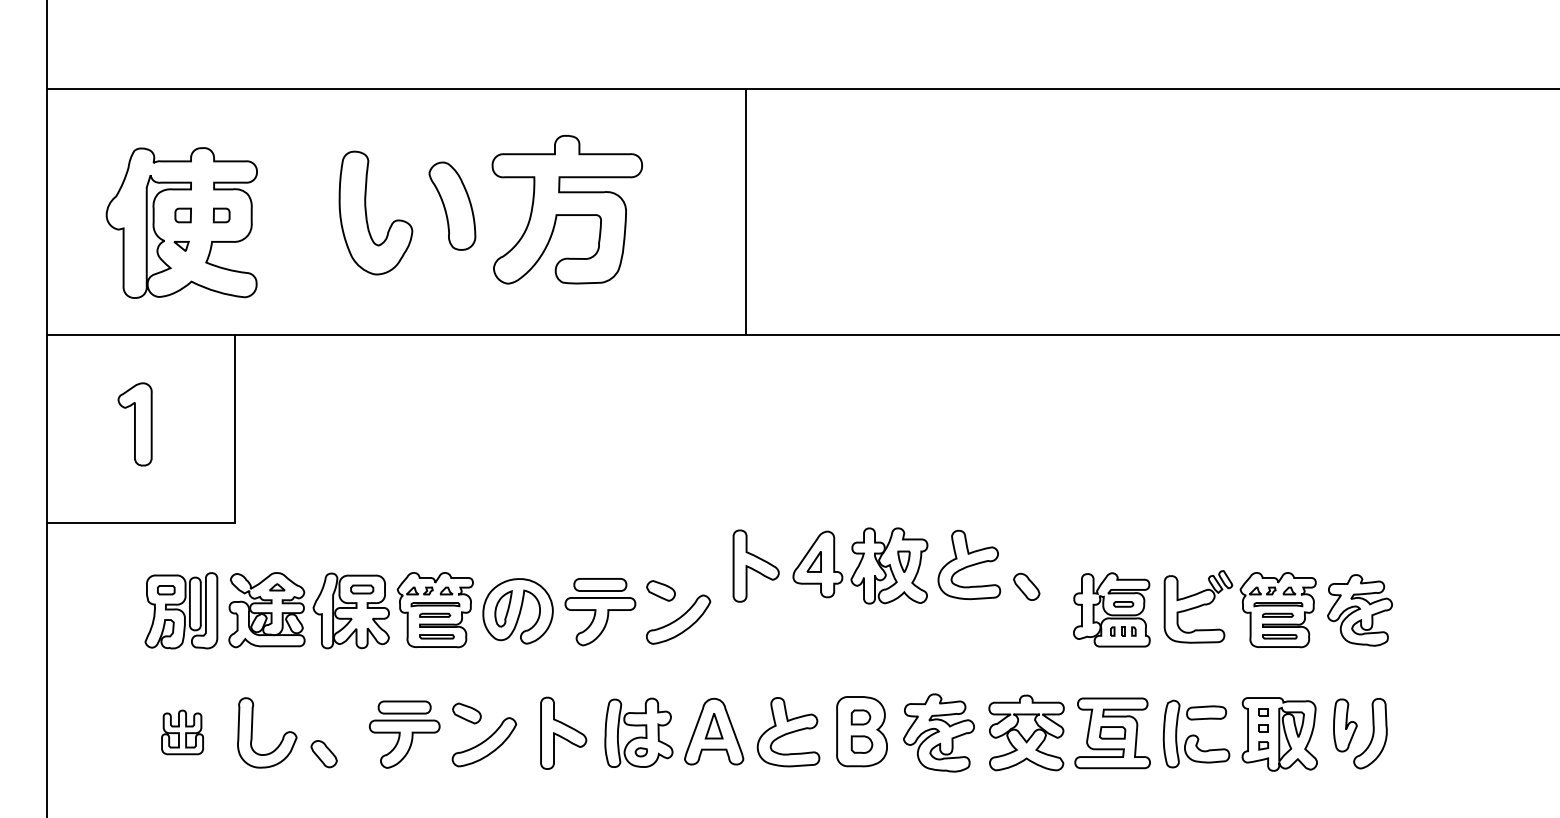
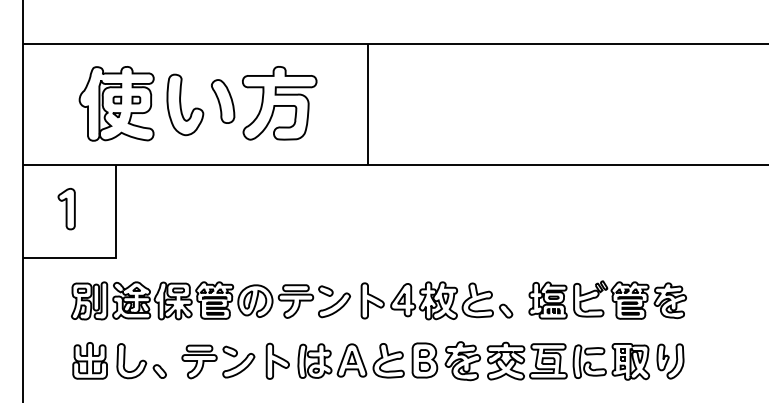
part: (181, 222) -> (116, 103), moved
part: (885, 565) -> (436, 300), moved
part: (181, 731) -> (89, 360), size x1.67

